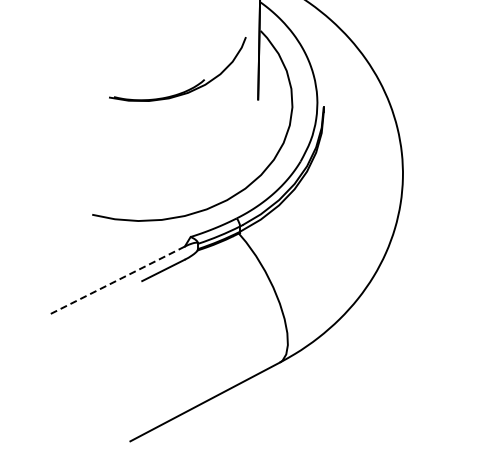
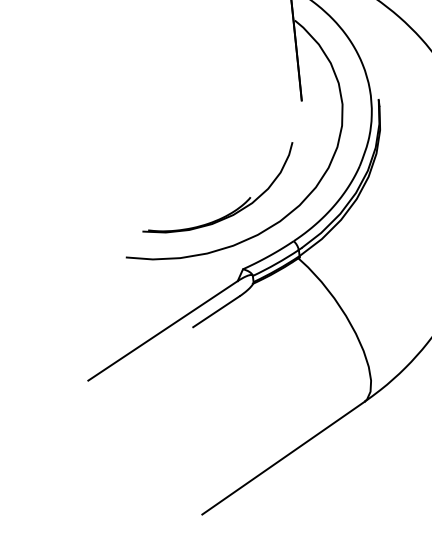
part: (187, 89) -> (232, 211), moved
line: (116, 281) -> (163, 331), dashed -> solid

